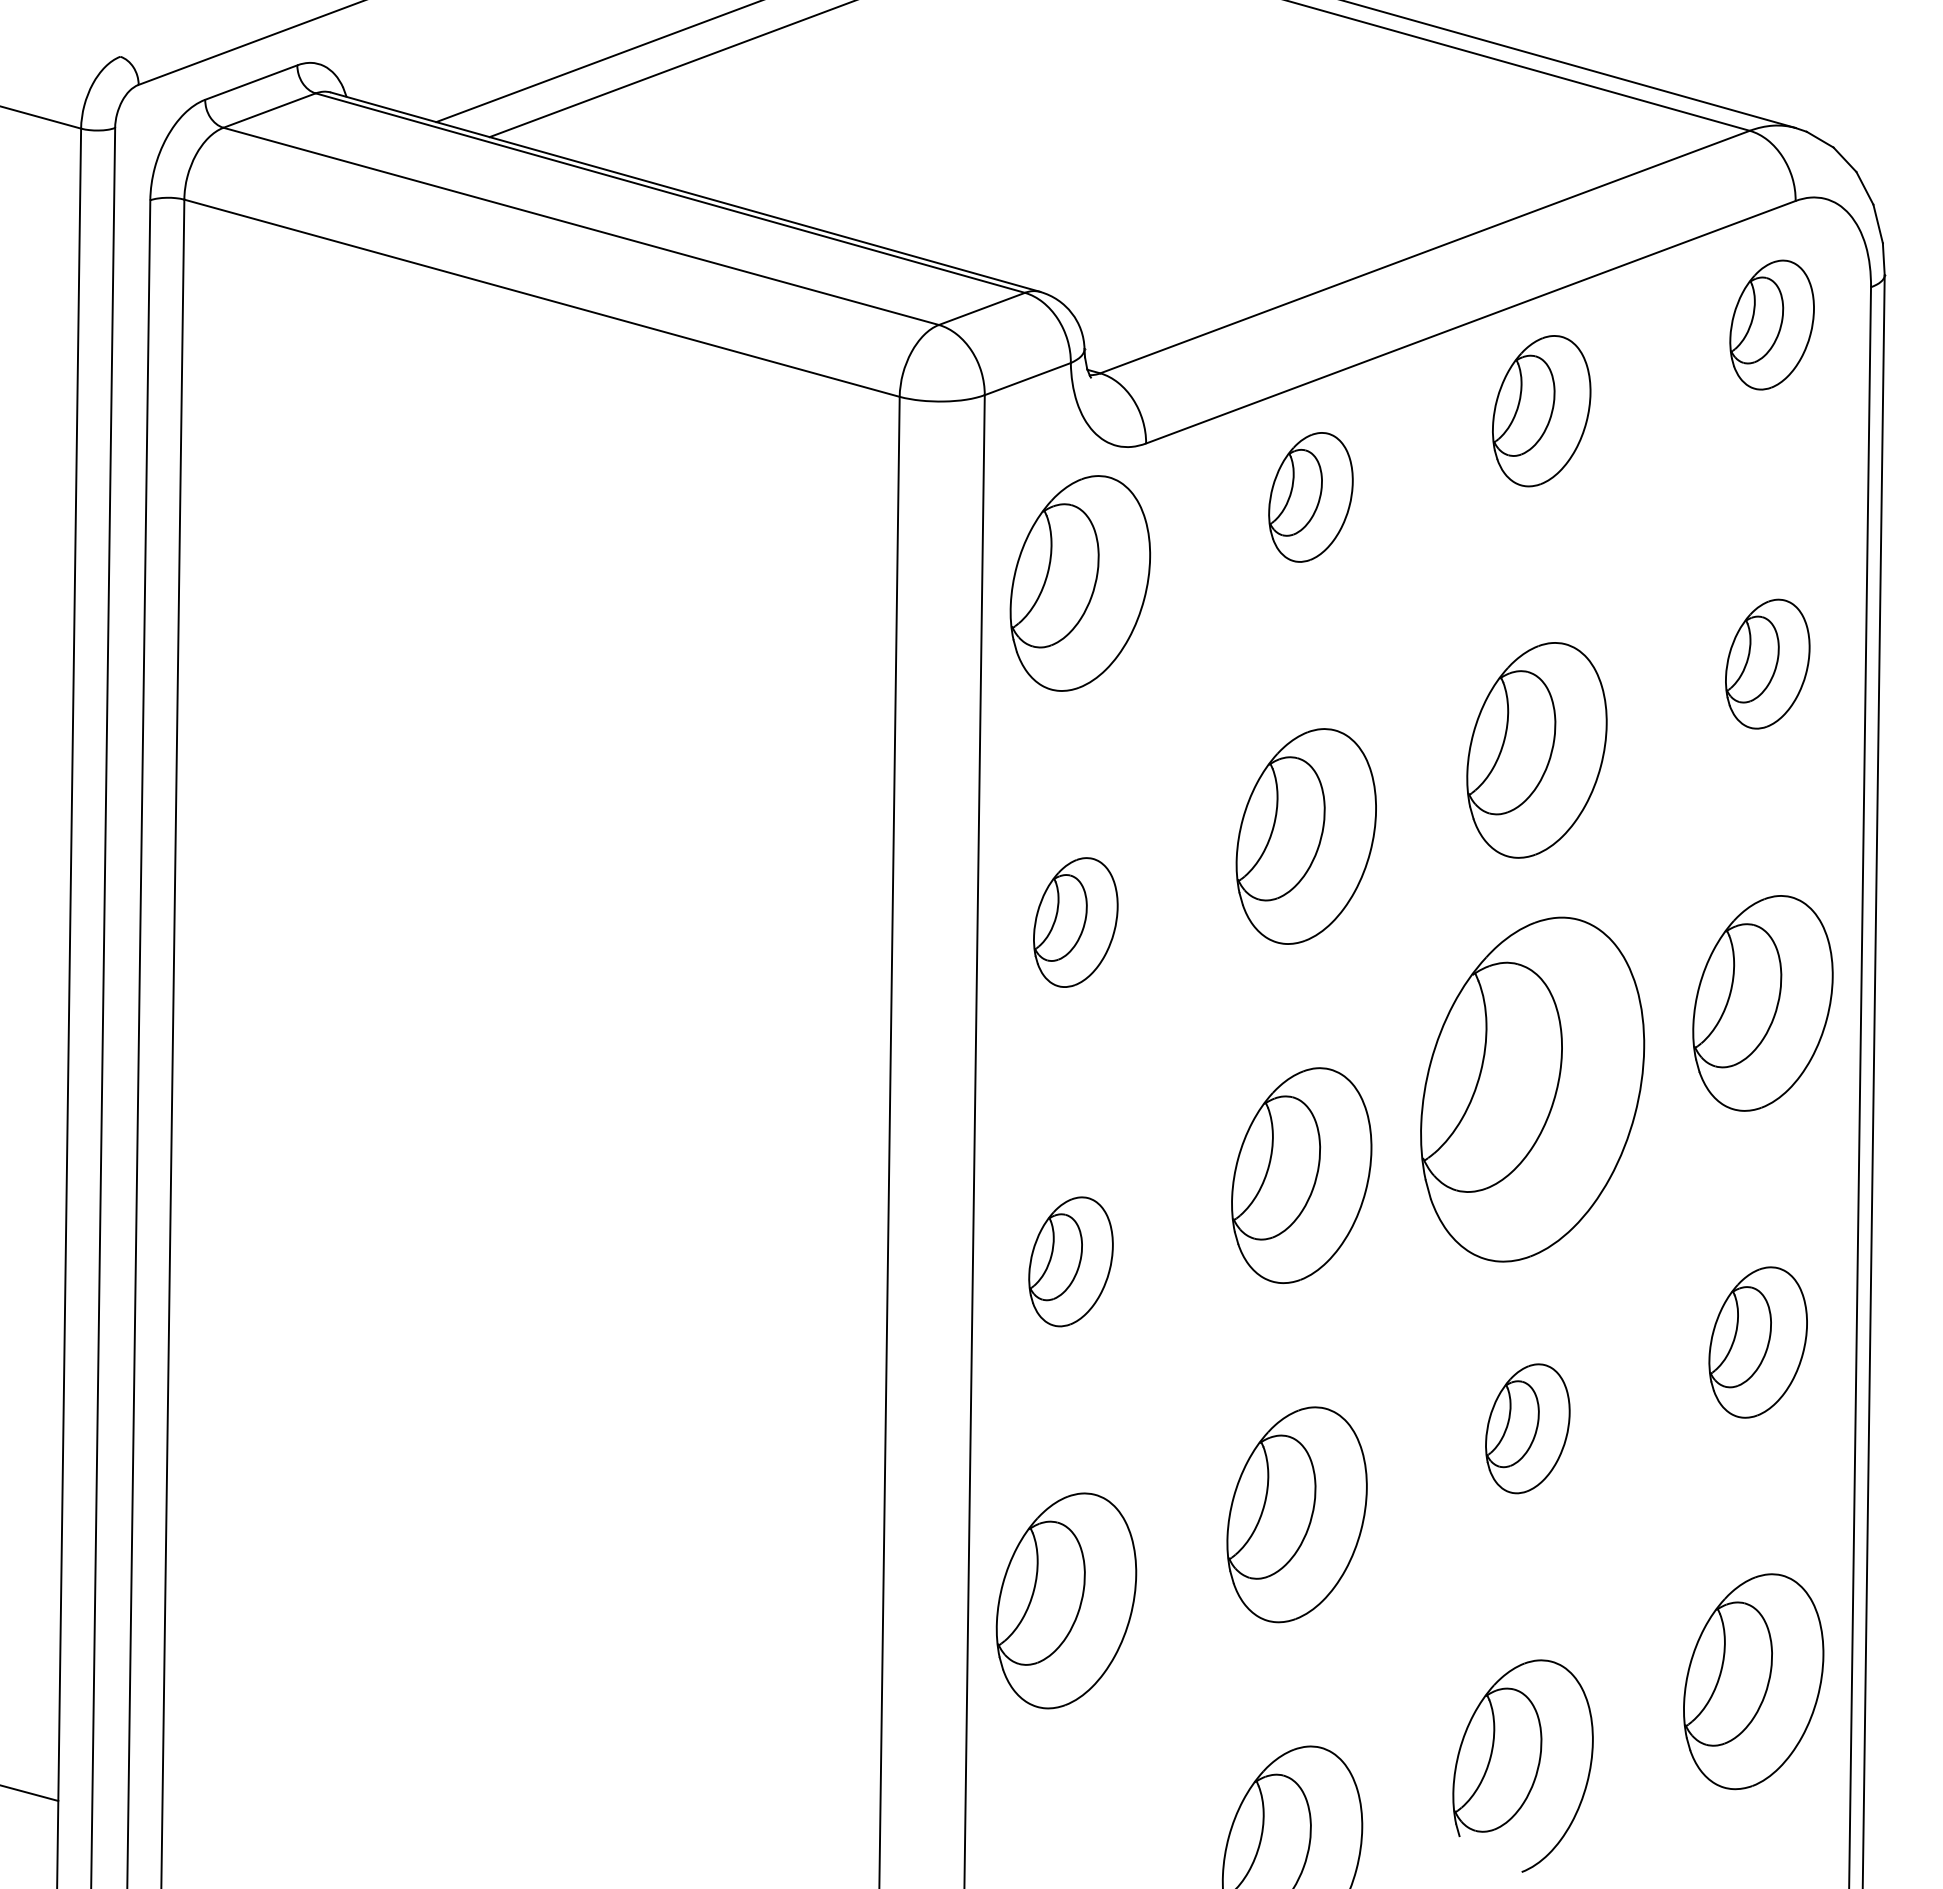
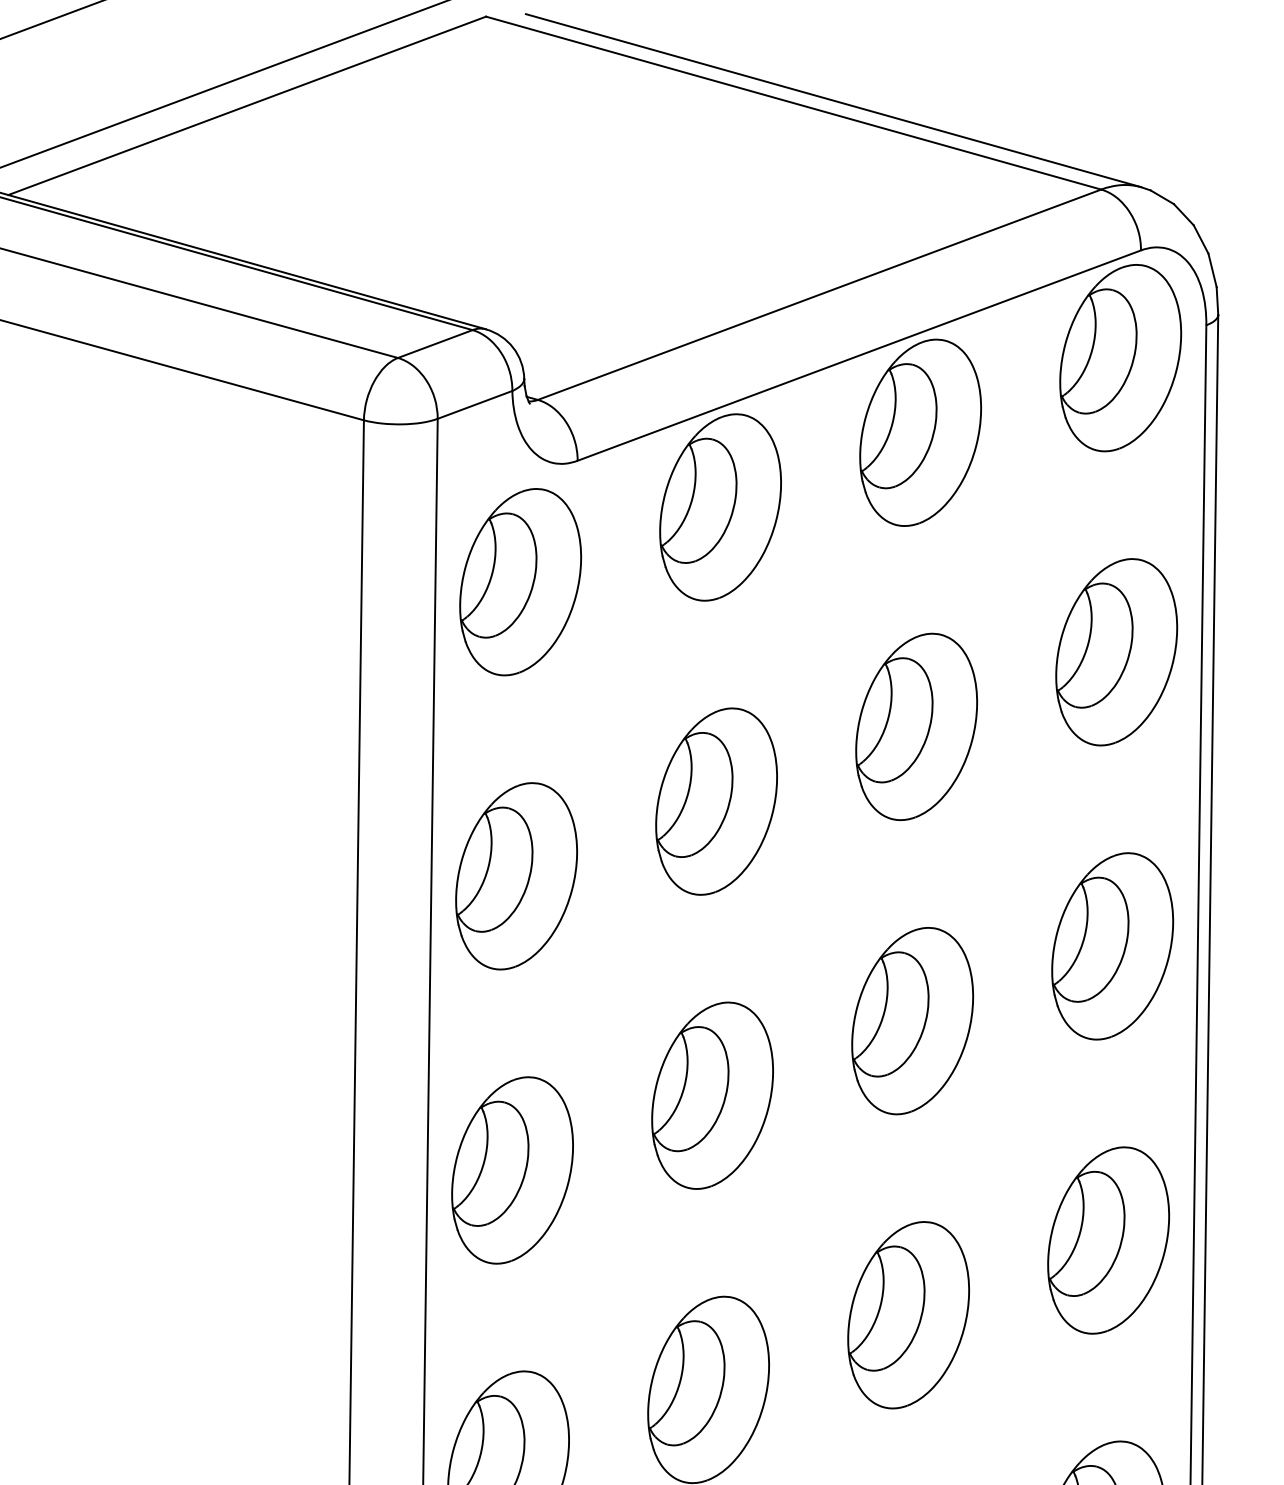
part: (1771, 324) -> (1120, 357), size x1.67
part: (1541, 410) -> (920, 432), size x1.43
part: (1310, 497) -> (720, 507), size x1.67
part: (1767, 663) -> (1116, 651), size x1.67
part: (1075, 922) -> (516, 876), size x1.67
part: (1531, 1089) -> (911, 1021), size x0.62
part: (1070, 1261) -> (512, 1170), size x1.67
part: (1757, 1342) -> (1107, 1240), size x1.43
part: (1527, 1428) -> (908, 1315), size x1.67

